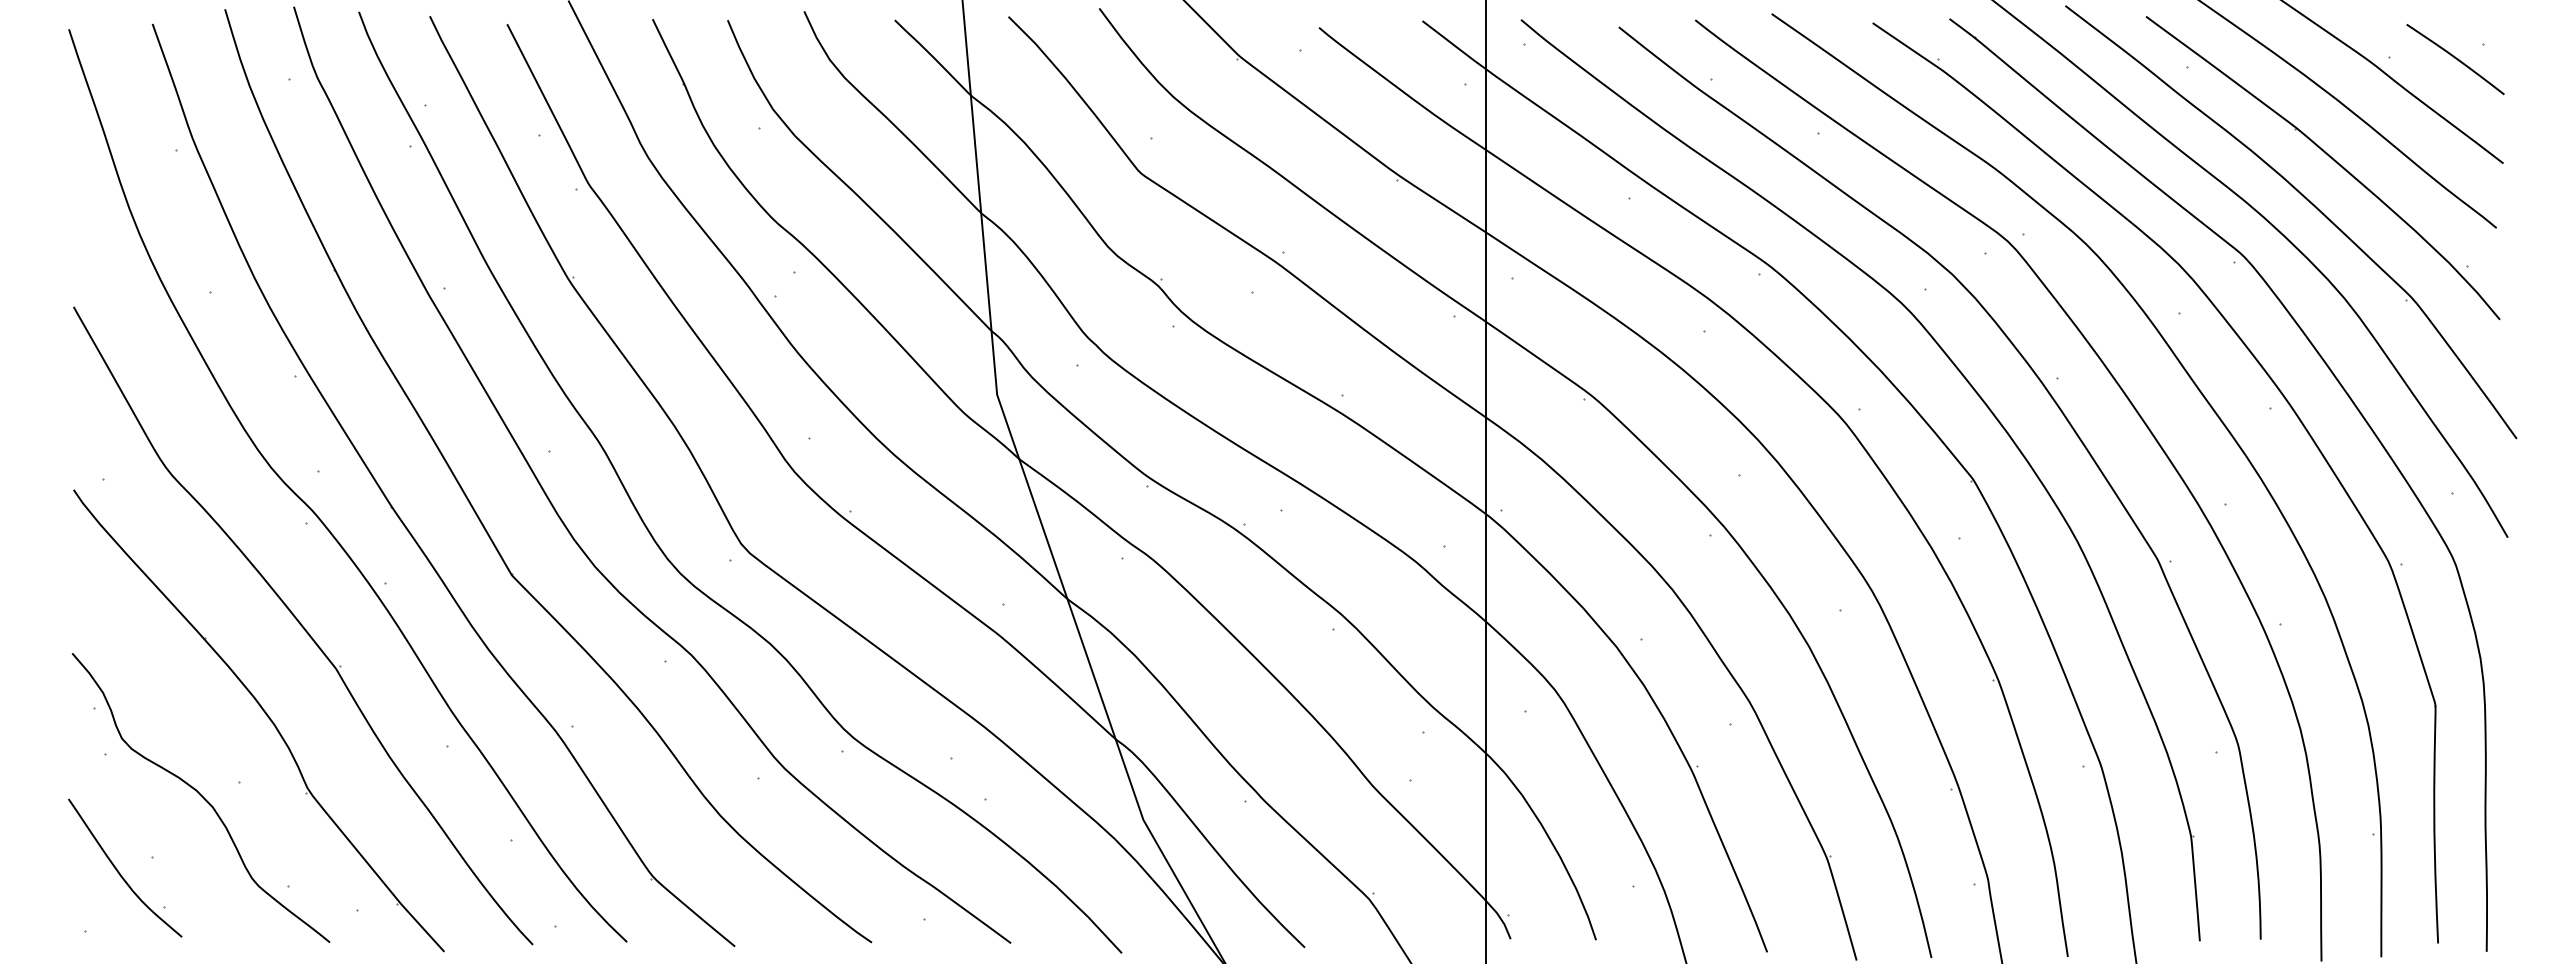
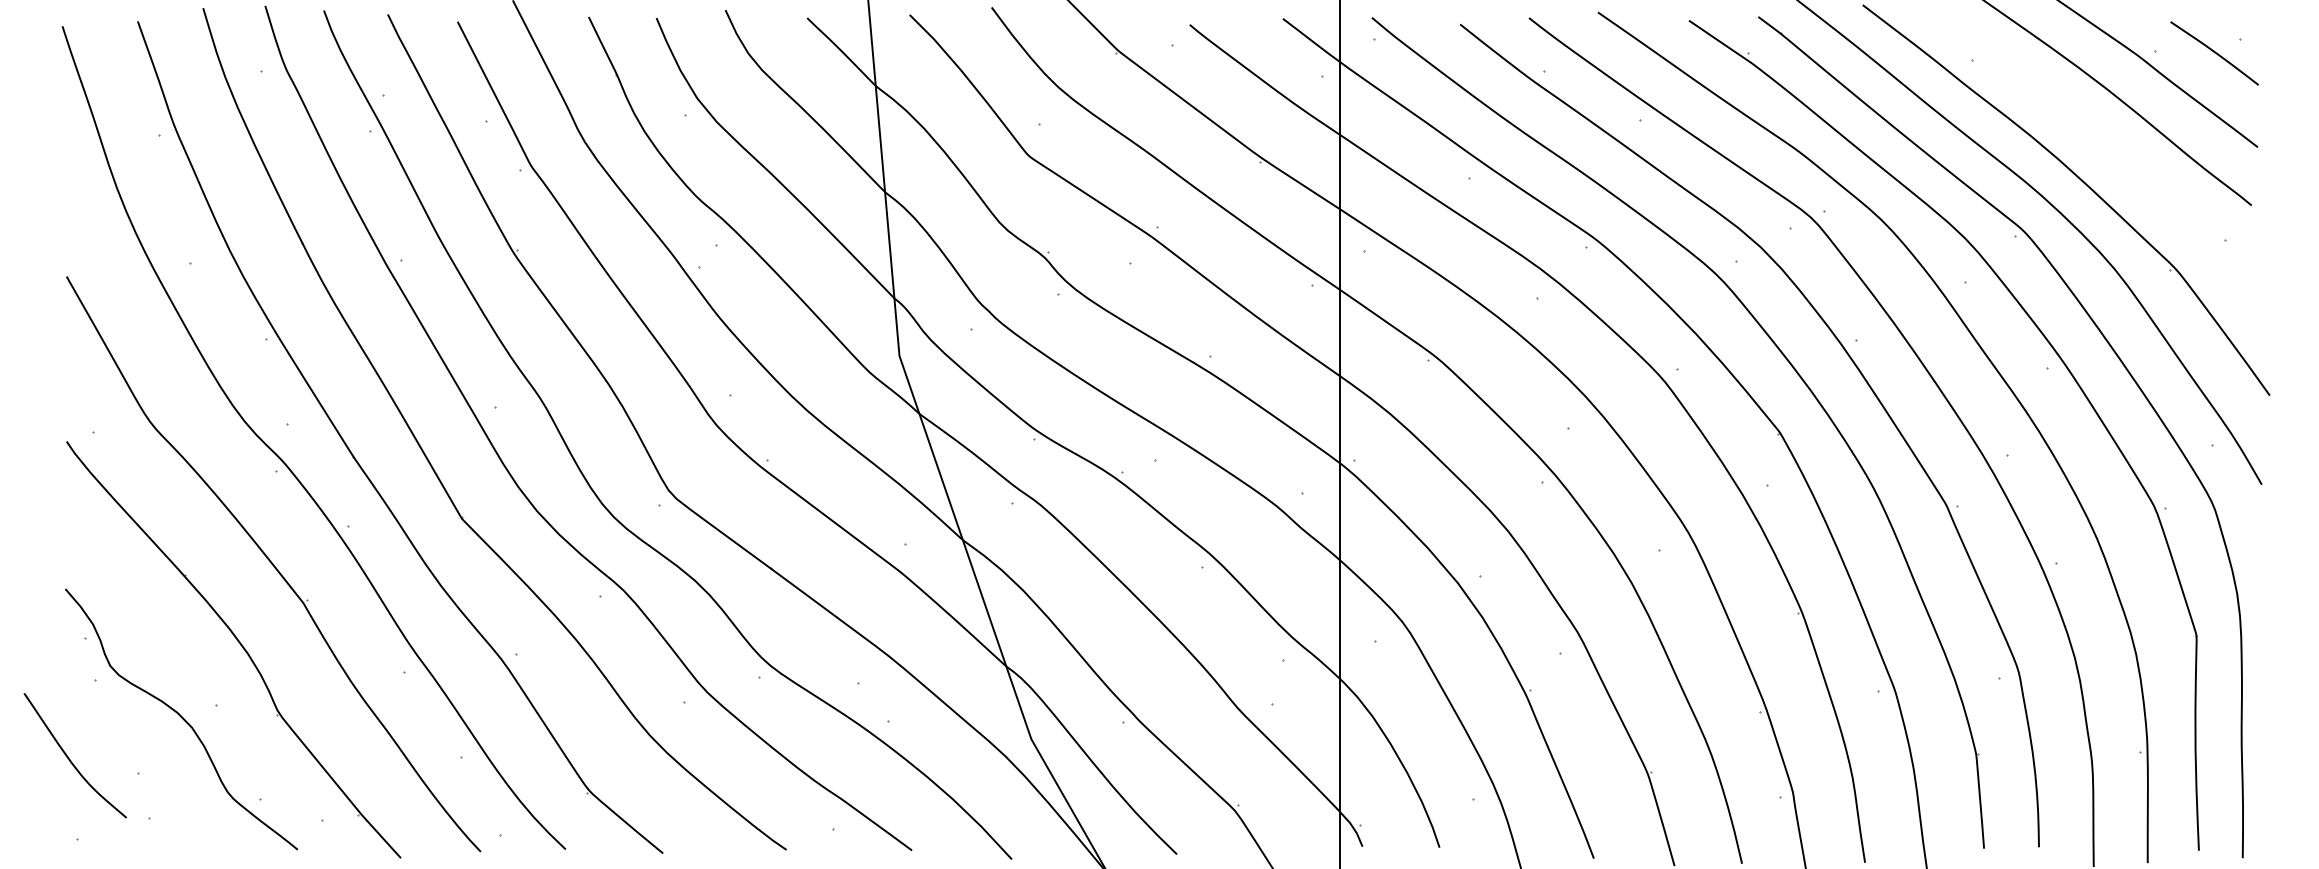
part: (2330, 158) -> (2101, 142), removed
curve: (119, 871) -> (70, 758), moved

